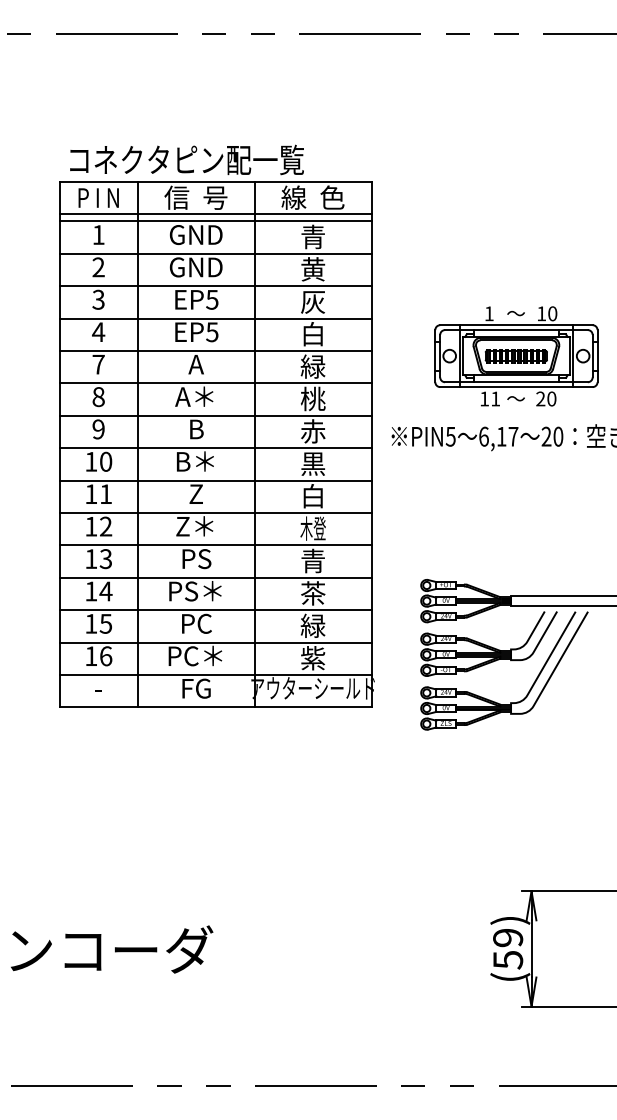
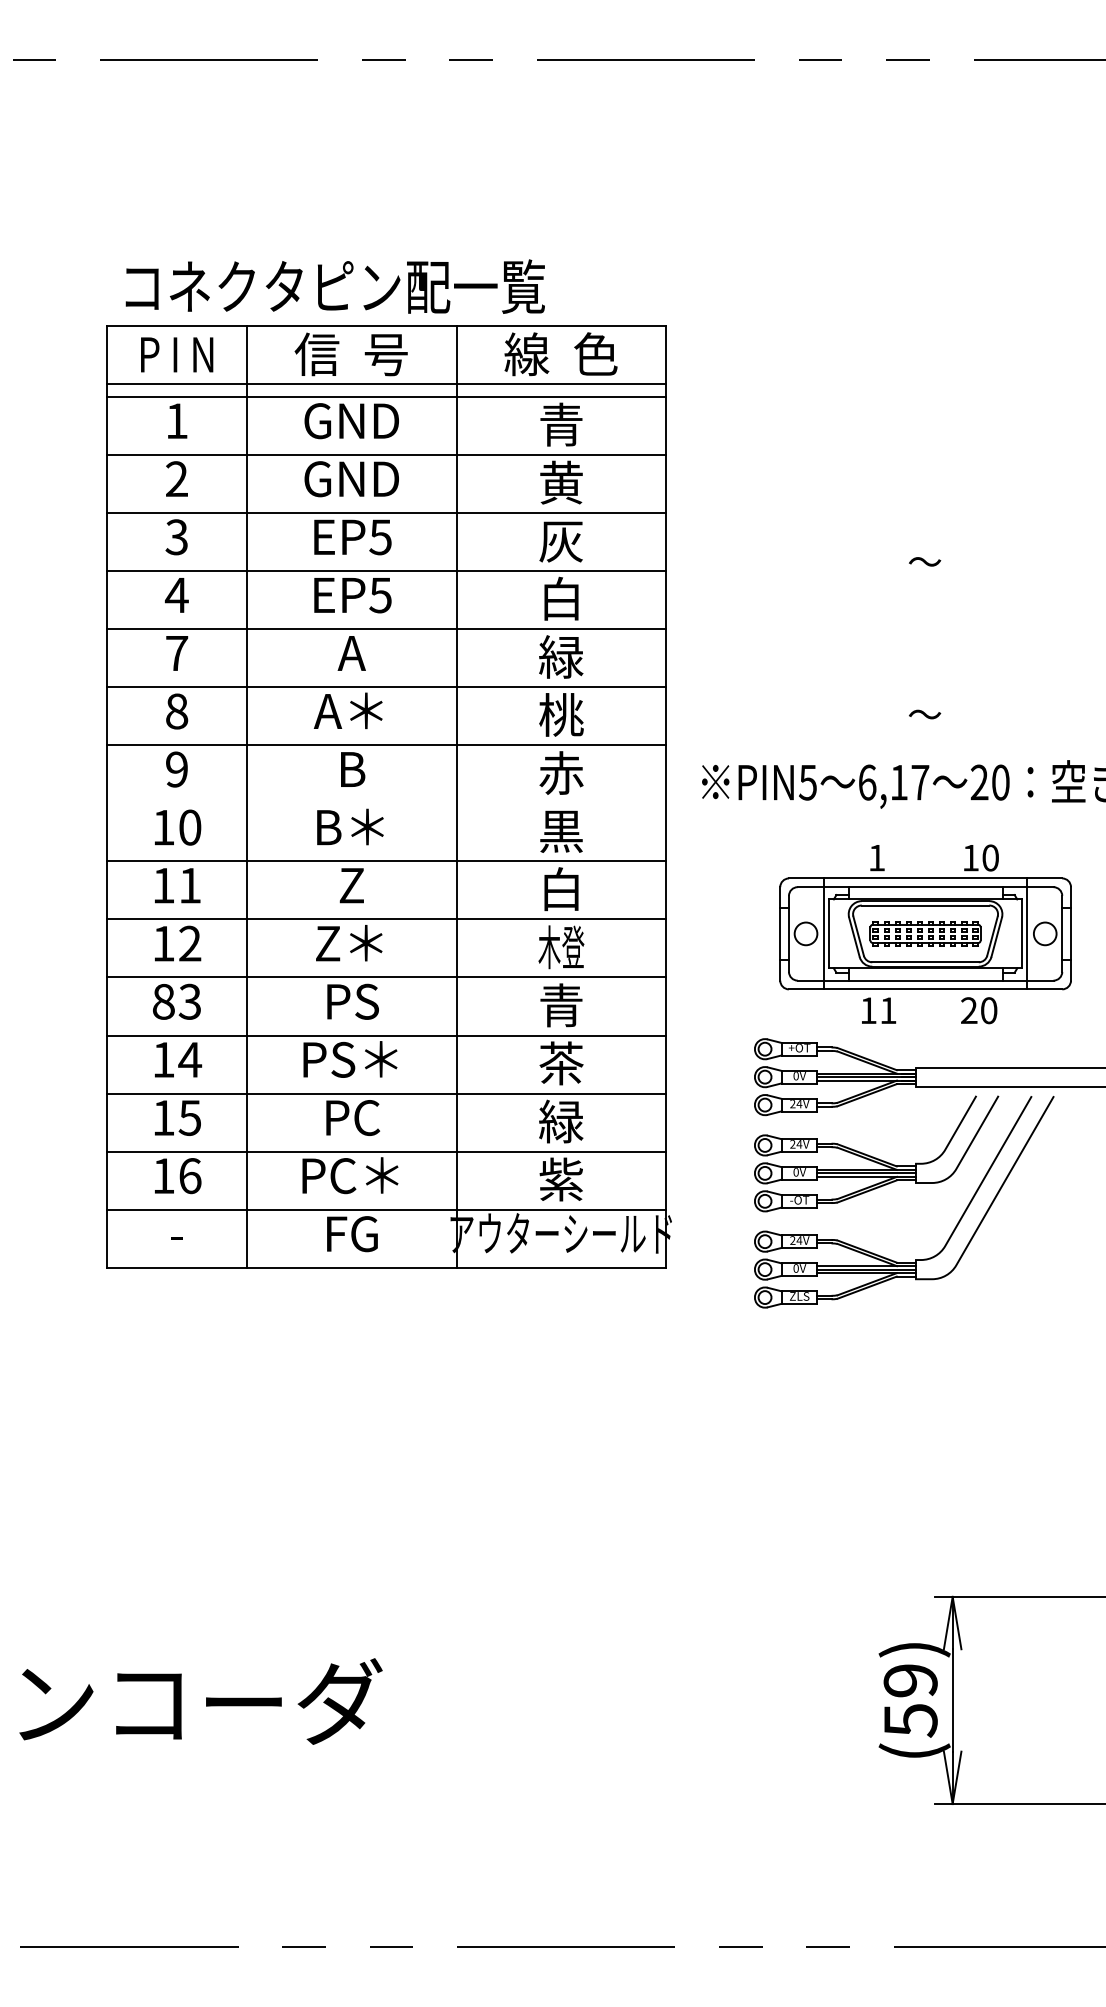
part: (516, 356) -> (925, 934), moved
line: (215, 448) -> (386, 803), removed
text: (91, 559) -> (164, 1002), 13 -> 83

